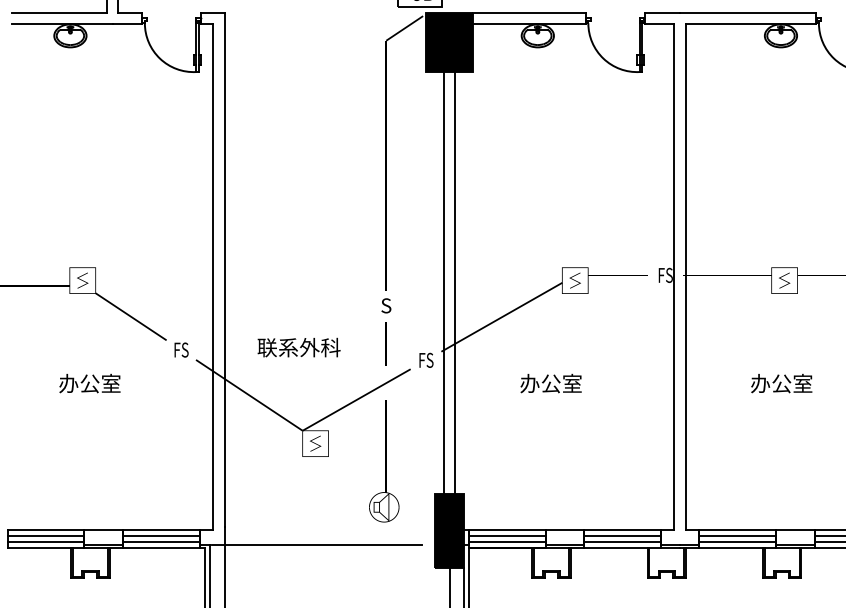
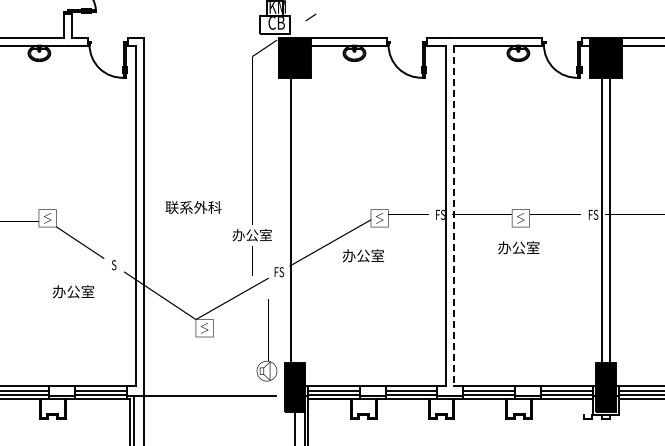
line: (686, 277) -> (454, 216), solid -> dashed
line: (454, 282) -> (298, 219), removed
text: (385, 306) -> (251, 235), S -> 办公室
text: (299, 347) -> (193, 207), moved
text: (181, 350) -> (114, 265), FS -> S
text: (89, 383) -> (73, 291), moved
text: (551, 383) -> (363, 255), moved
text: (781, 383) -> (518, 247), moved
text: (383, 461) -> (266, 340), moved

